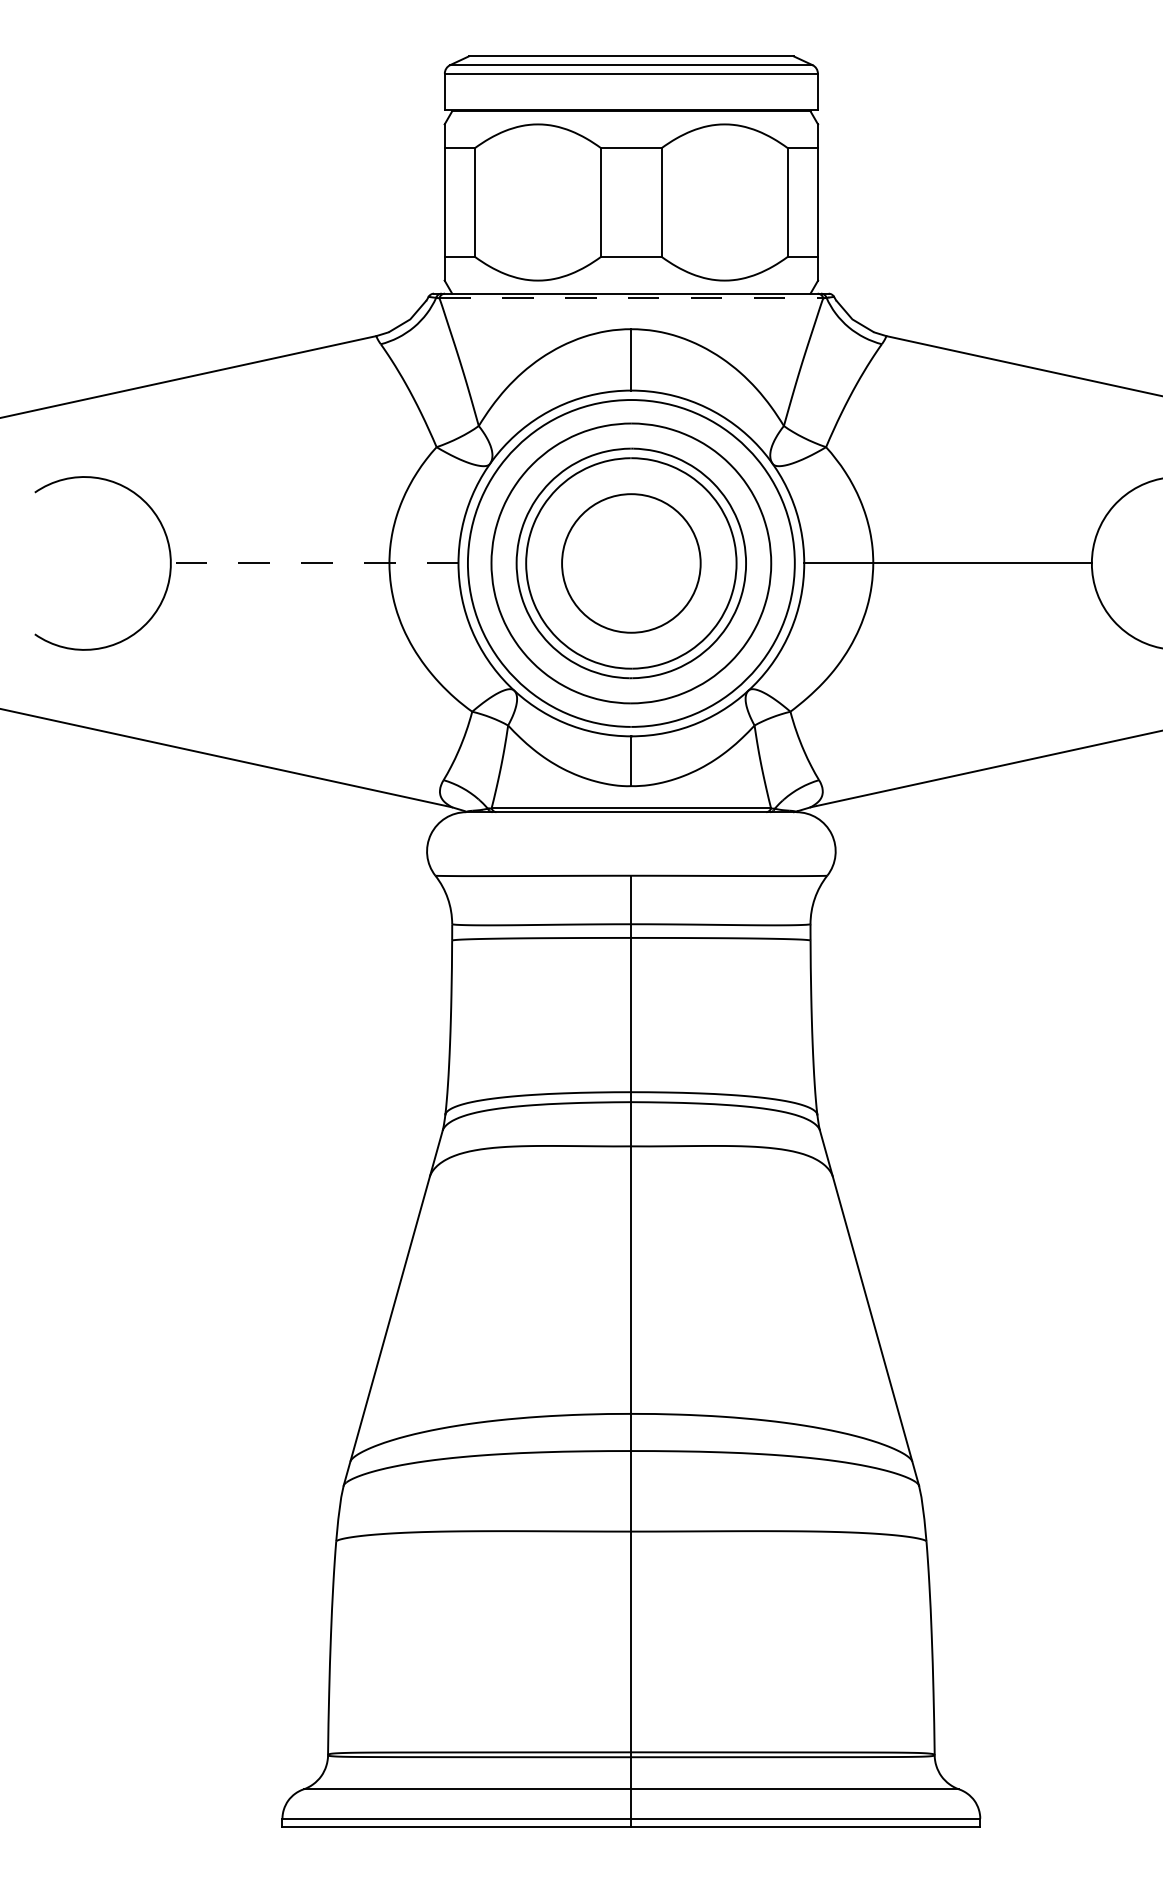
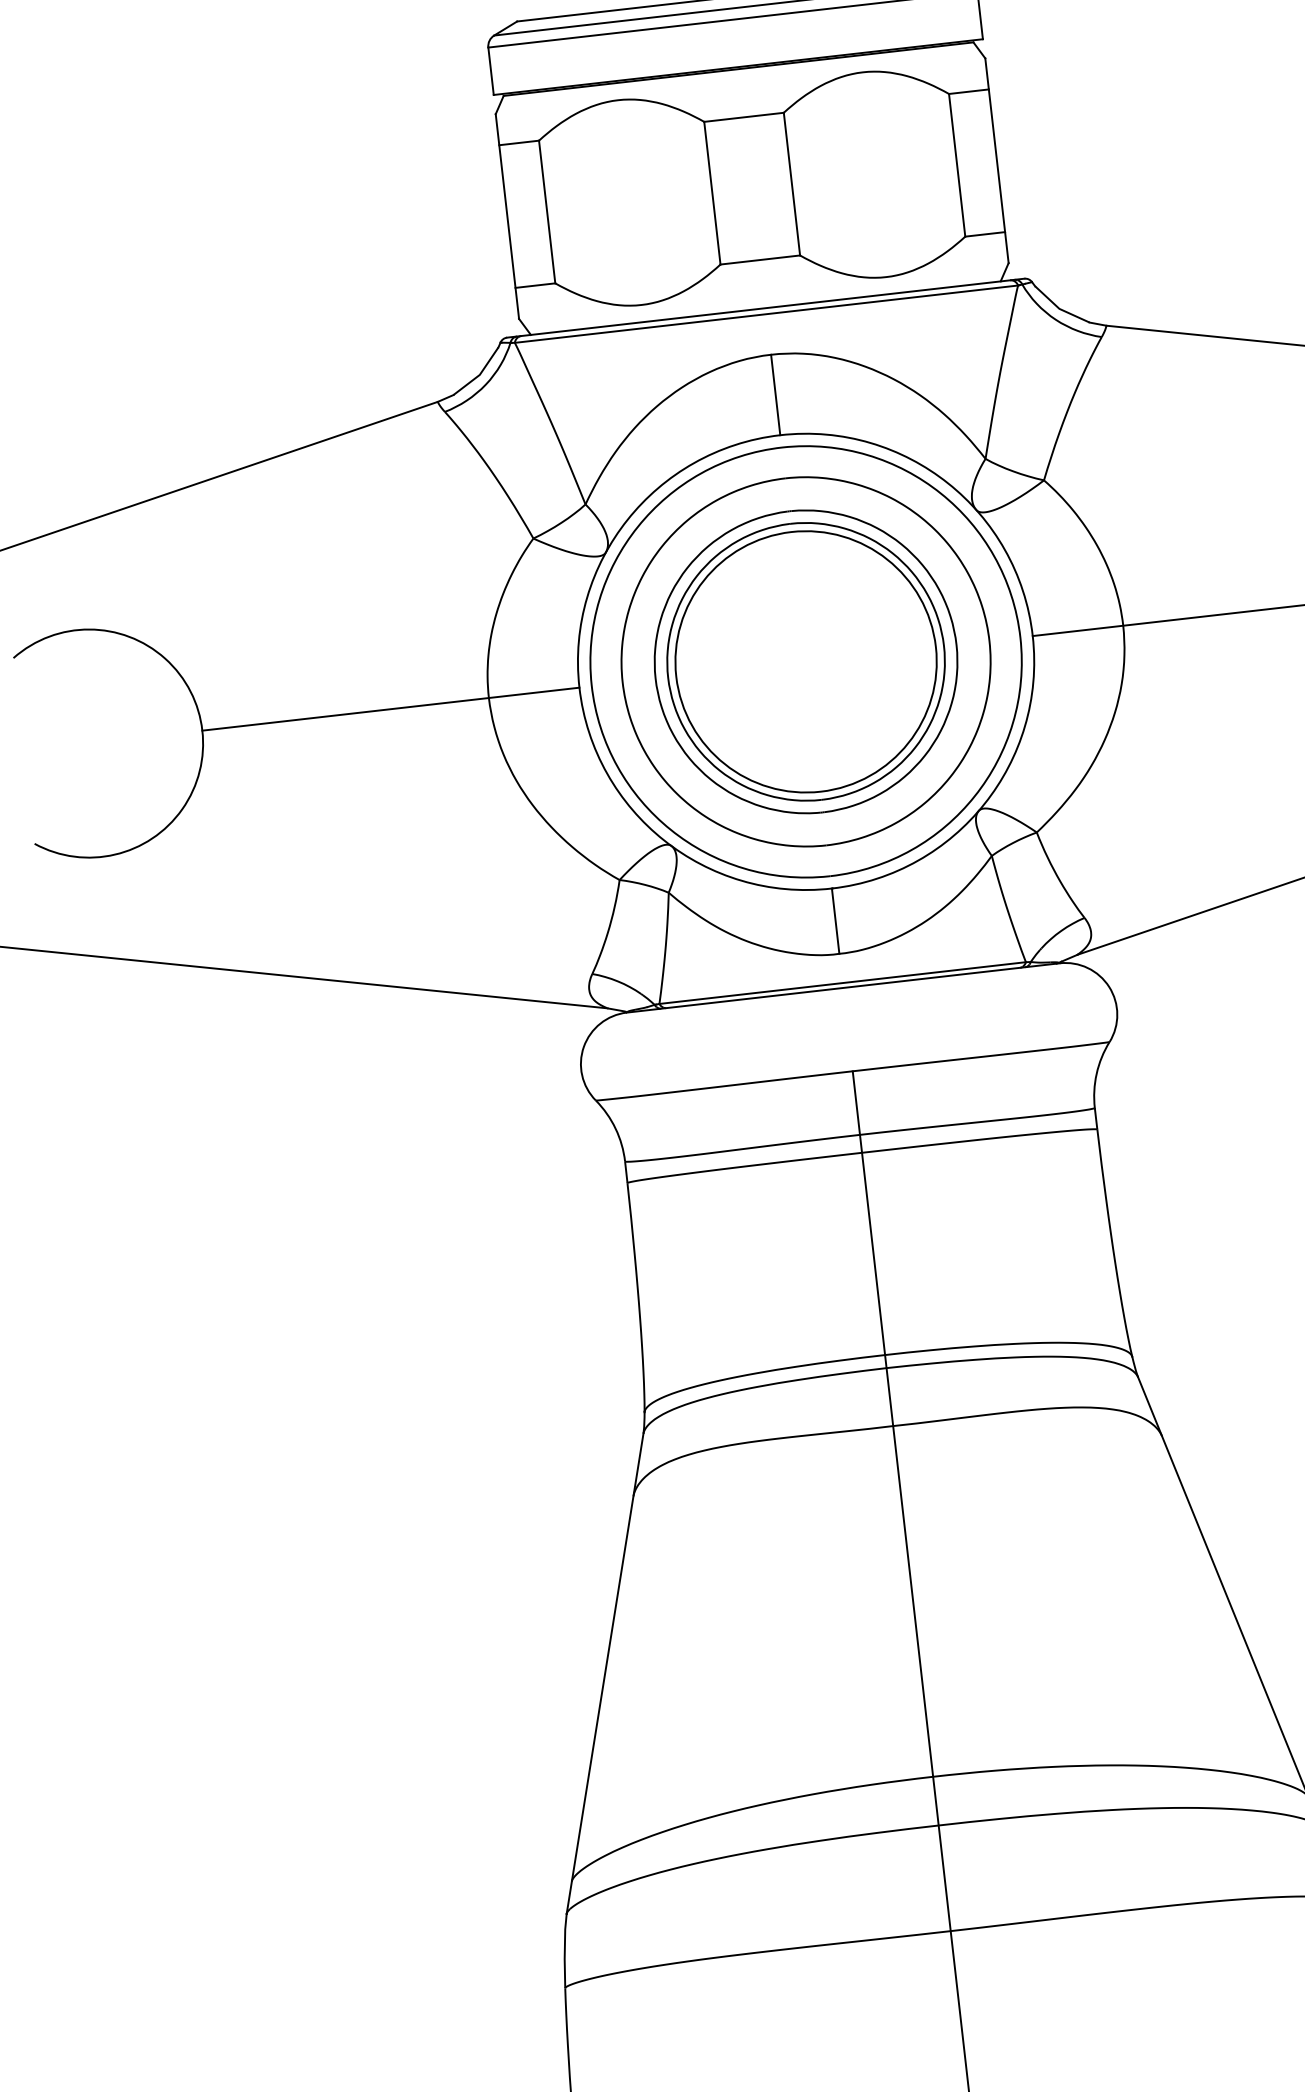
line: (631, 298) -> (766, 314), dashed -> solid
line: (314, 563) -> (390, 709), dashed -> solid
circle: (631, 563) -> (806, 661), size x1.43

